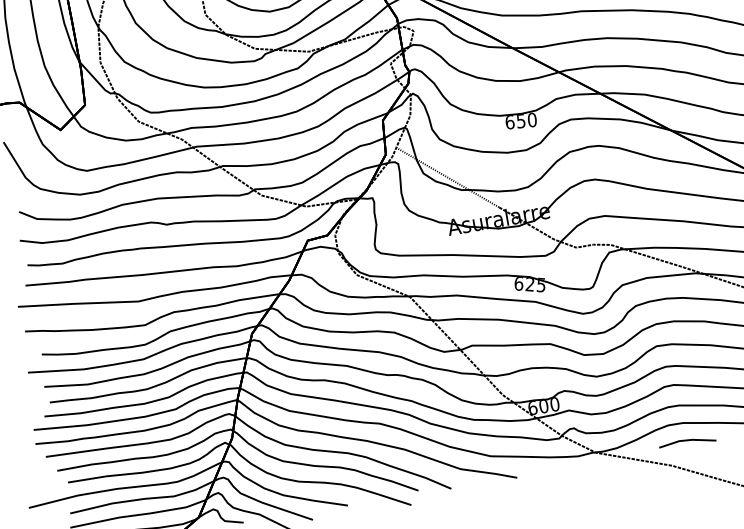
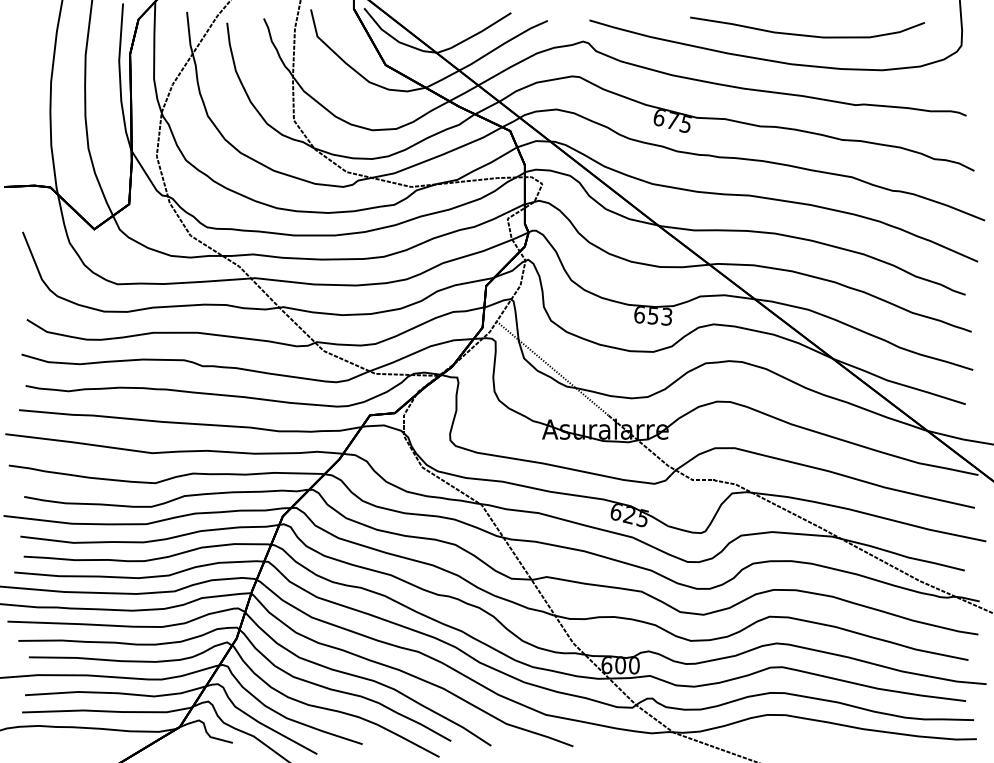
text: (531, 119) -> (666, 316), 650 -> 653
line: (687, 440) -> (786, 737), removed

